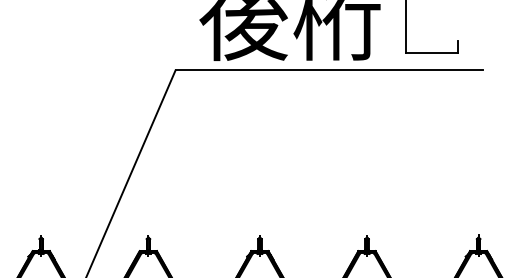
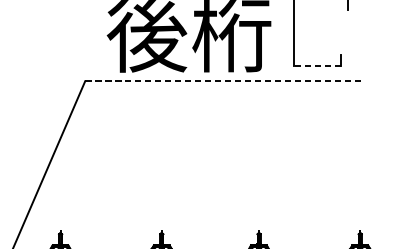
line: (431, 53) -> (317, 65), solid -> dashed
line: (329, 70) -> (224, 81), solid -> dashed

